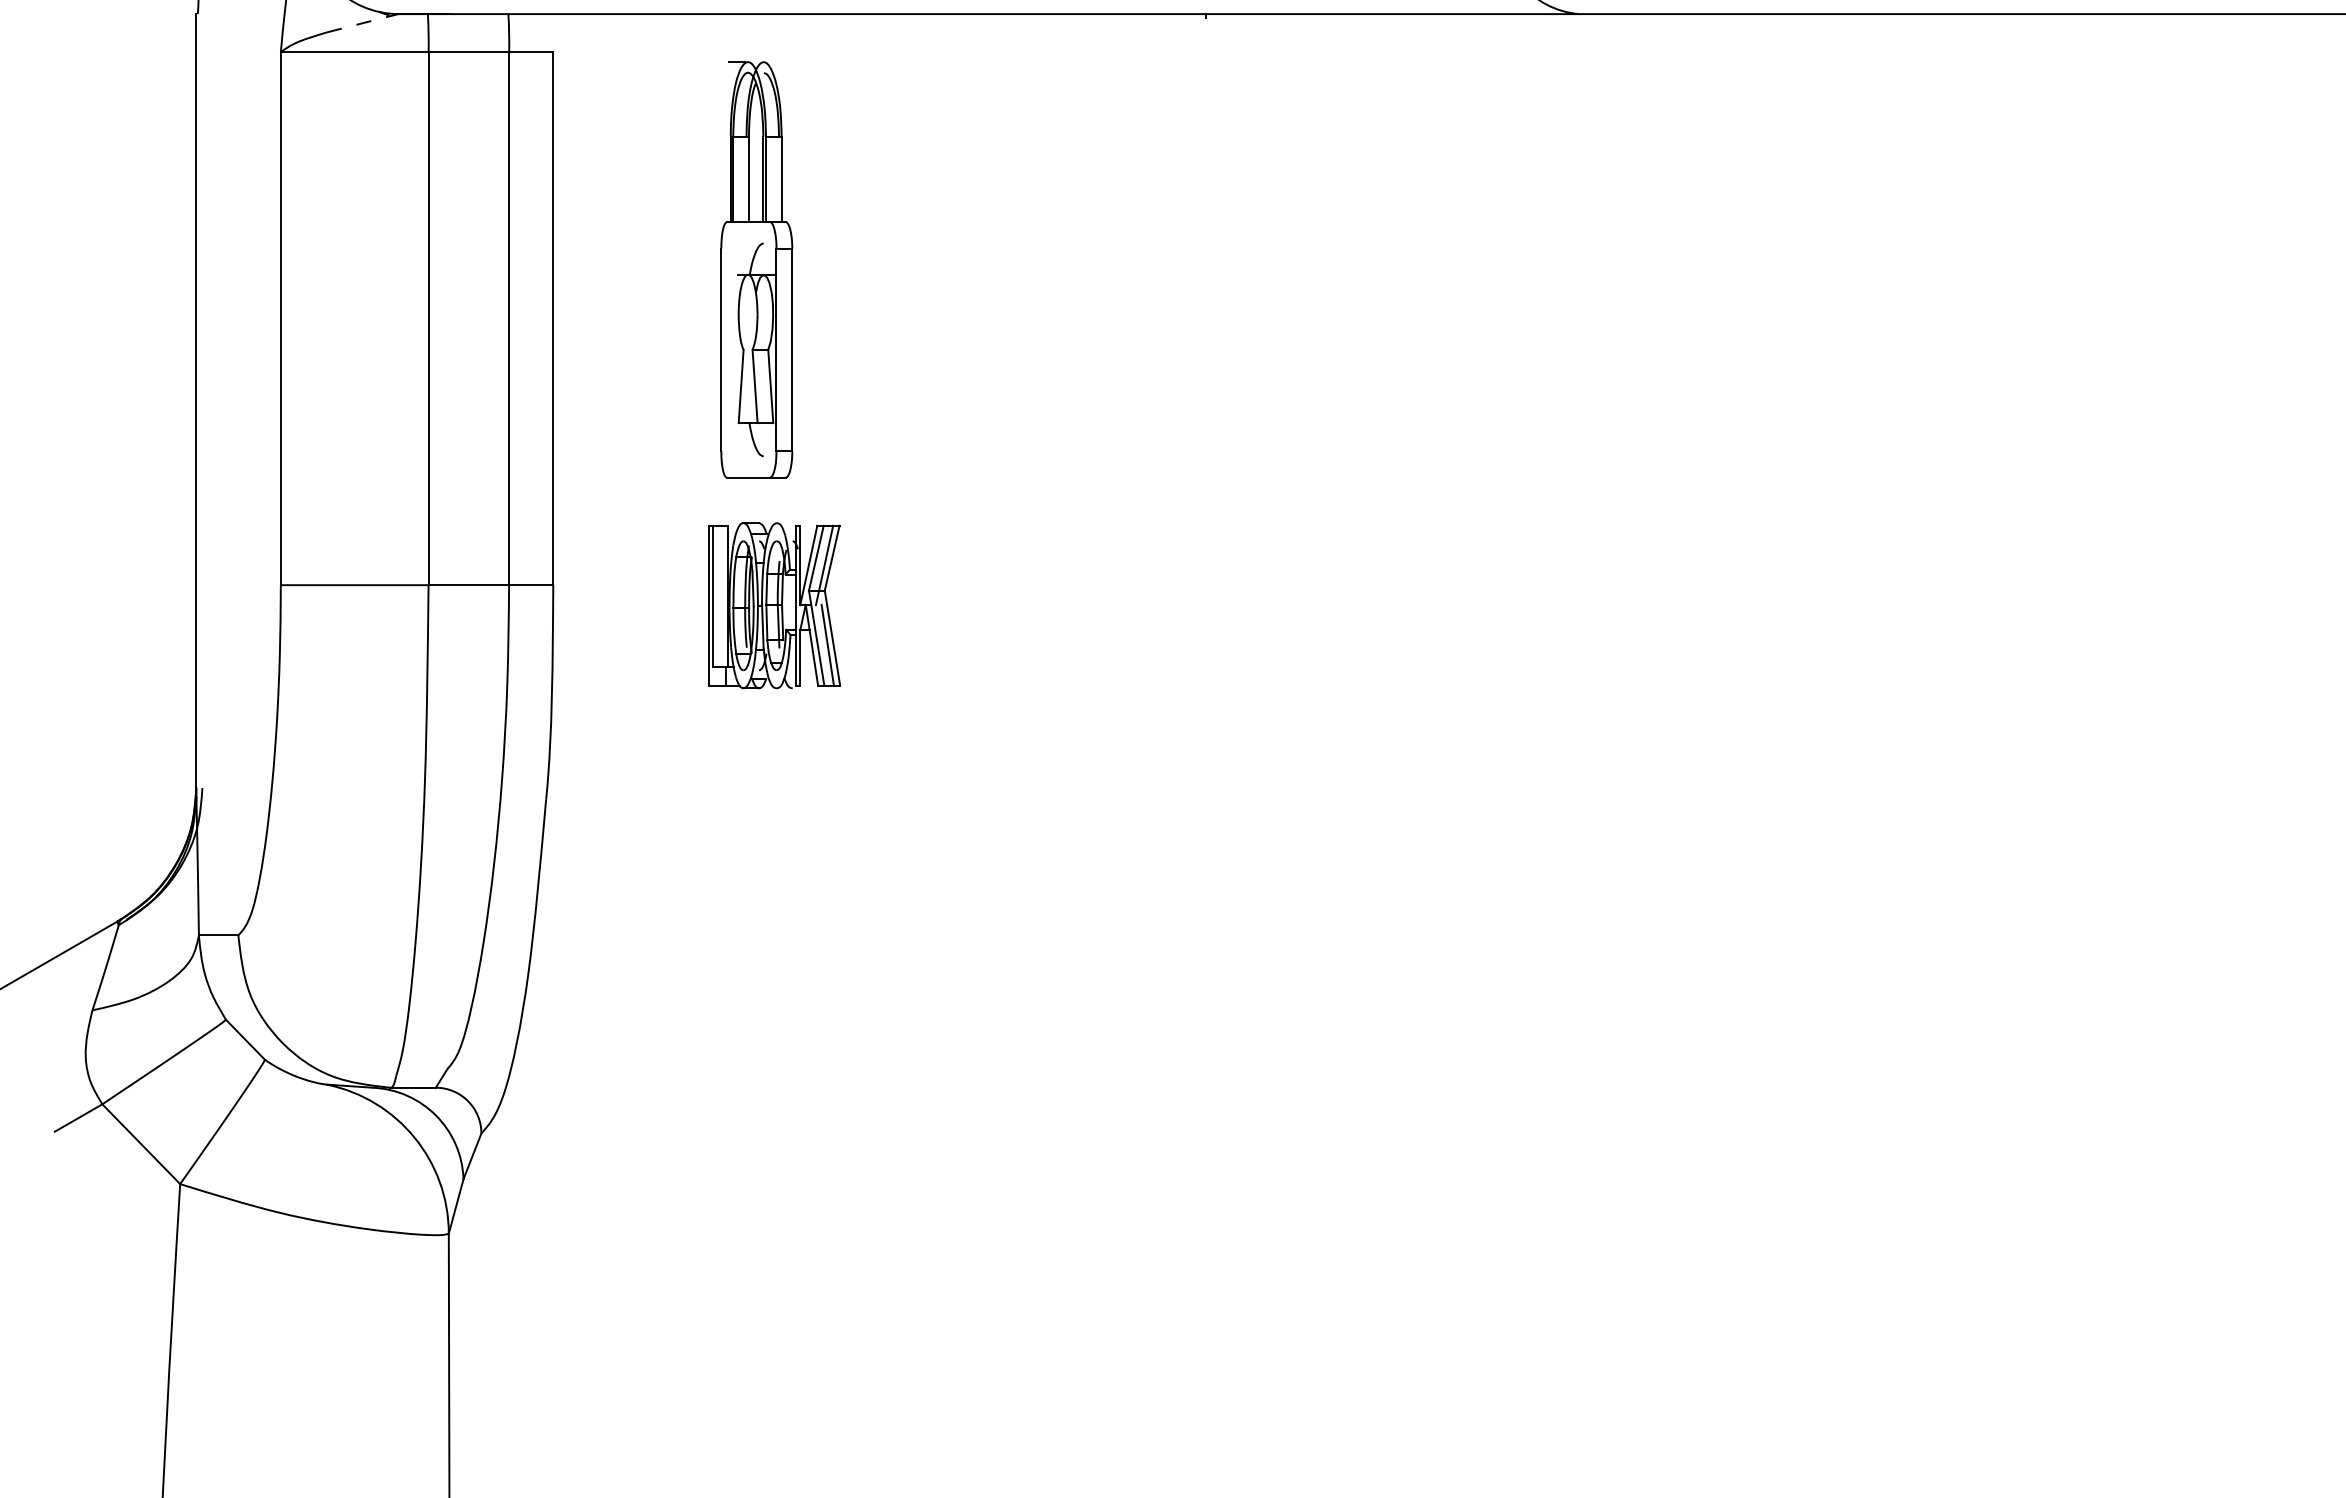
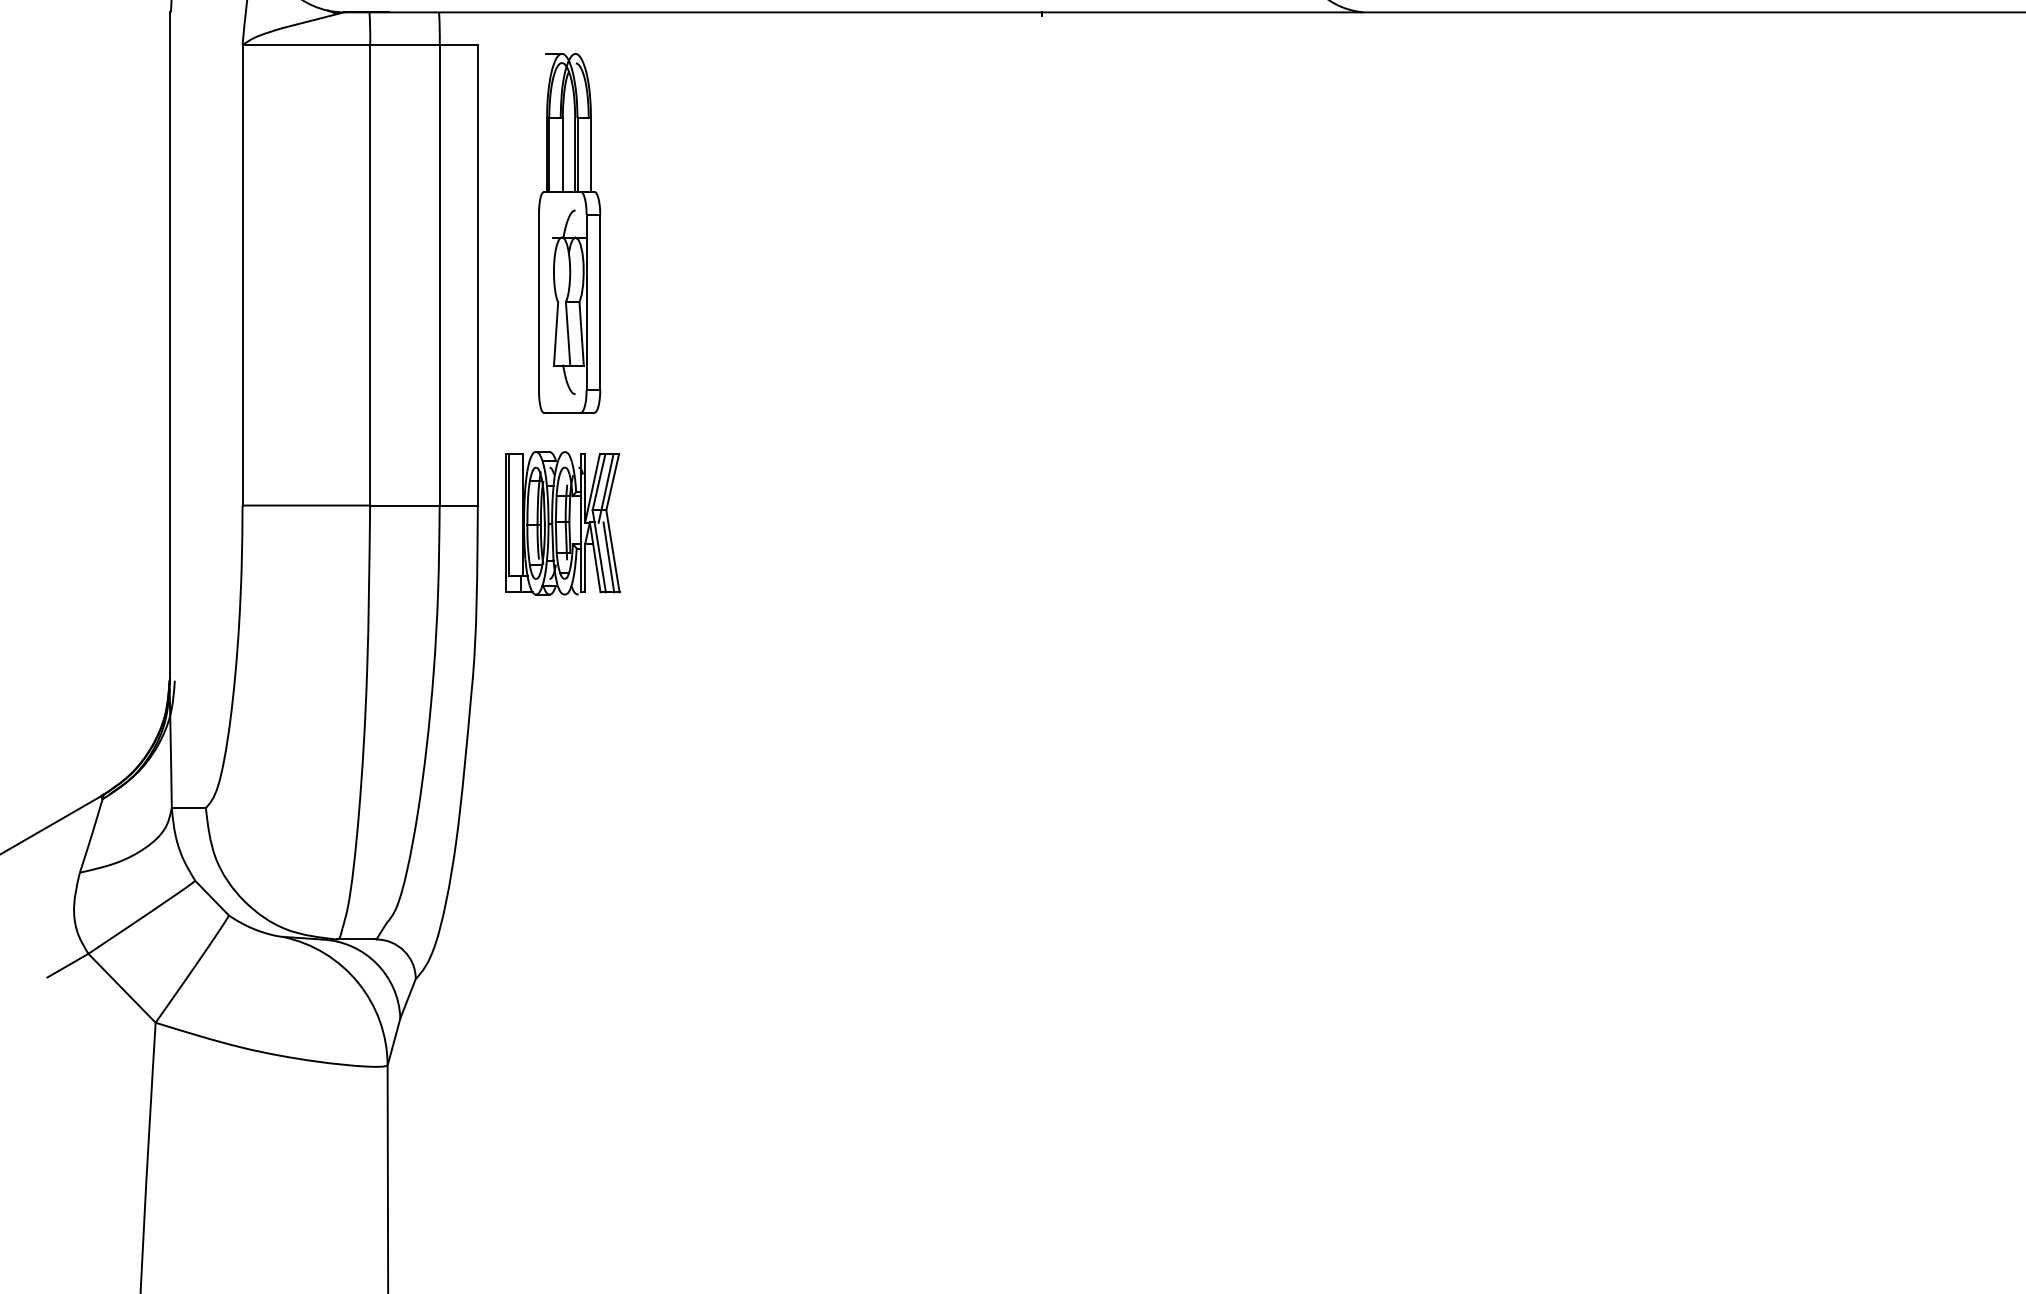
line: (362, 23) -> (313, 20), dashed -> solid
part: (756, 270) -> (569, 233), moved
part: (774, 605) -> (562, 523), moved

